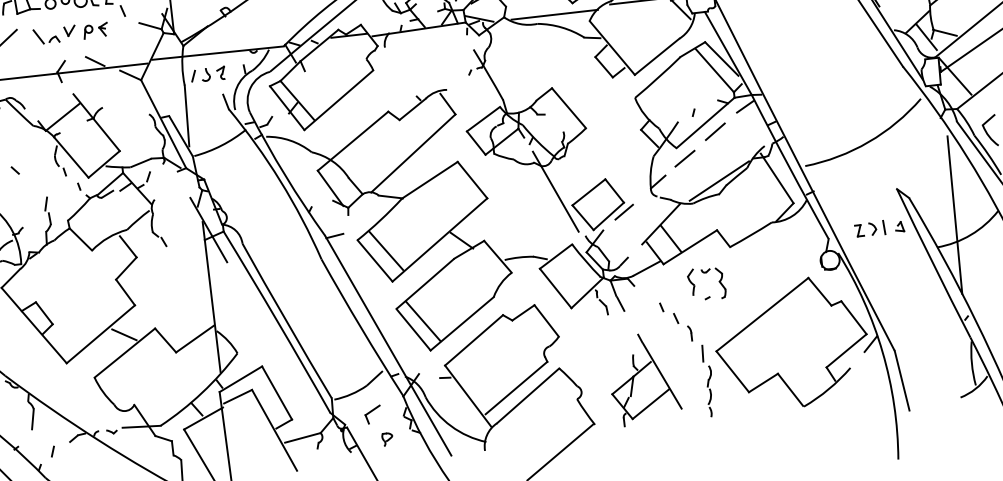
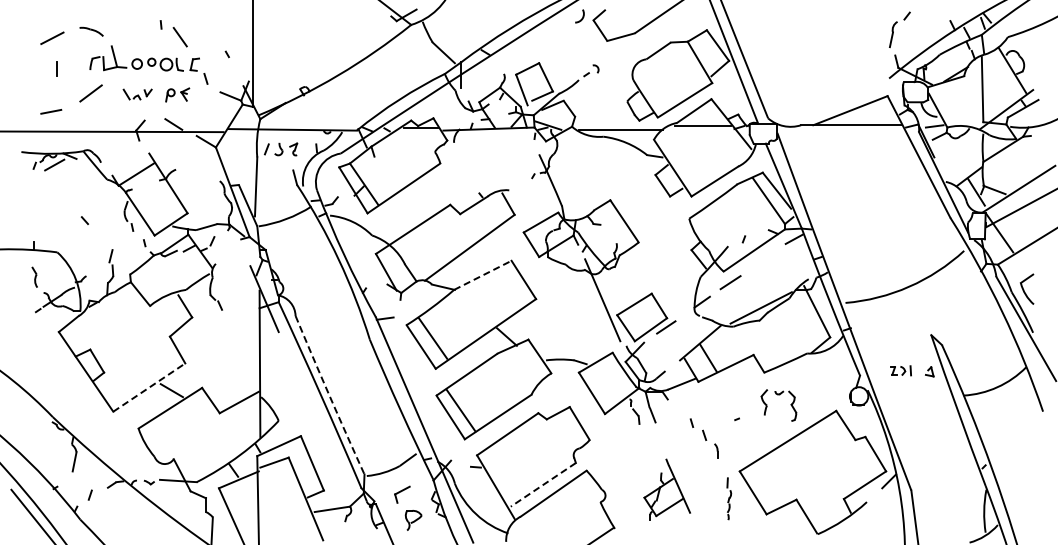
part: (54, 35) -> (137, 94), size x0.7
line: (715, 131) -> (762, 259), removed
line: (430, 180) -> (483, 275), solid -> dashed
line: (954, 215) -> (983, 366), removed
part: (870, 228) -> (901, 370), size x0.7
part: (705, 273) -> (778, 395), moved
arc: (286, 321) -> (329, 395), solid -> dashed
line: (101, 334) -> (149, 387), solid -> dashed
part: (643, 378) -> (666, 489), size x0.7
part: (709, 380) -> (729, 498), size x0.6
line: (515, 388) -> (542, 485), solid -> dashed
part: (387, 438) -> (413, 519), size x1.6

